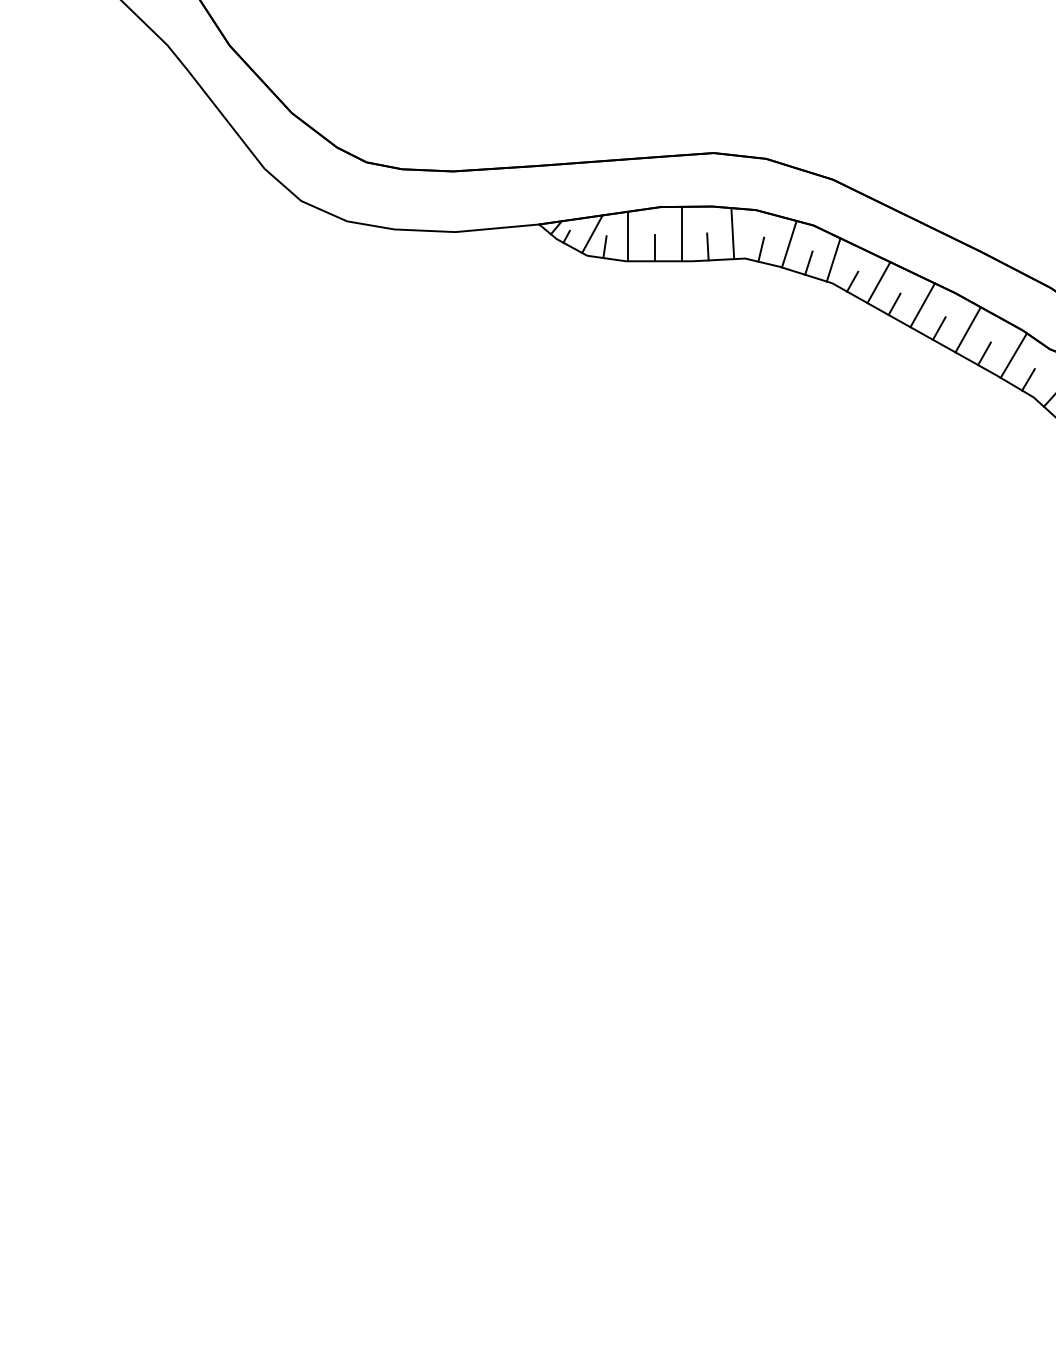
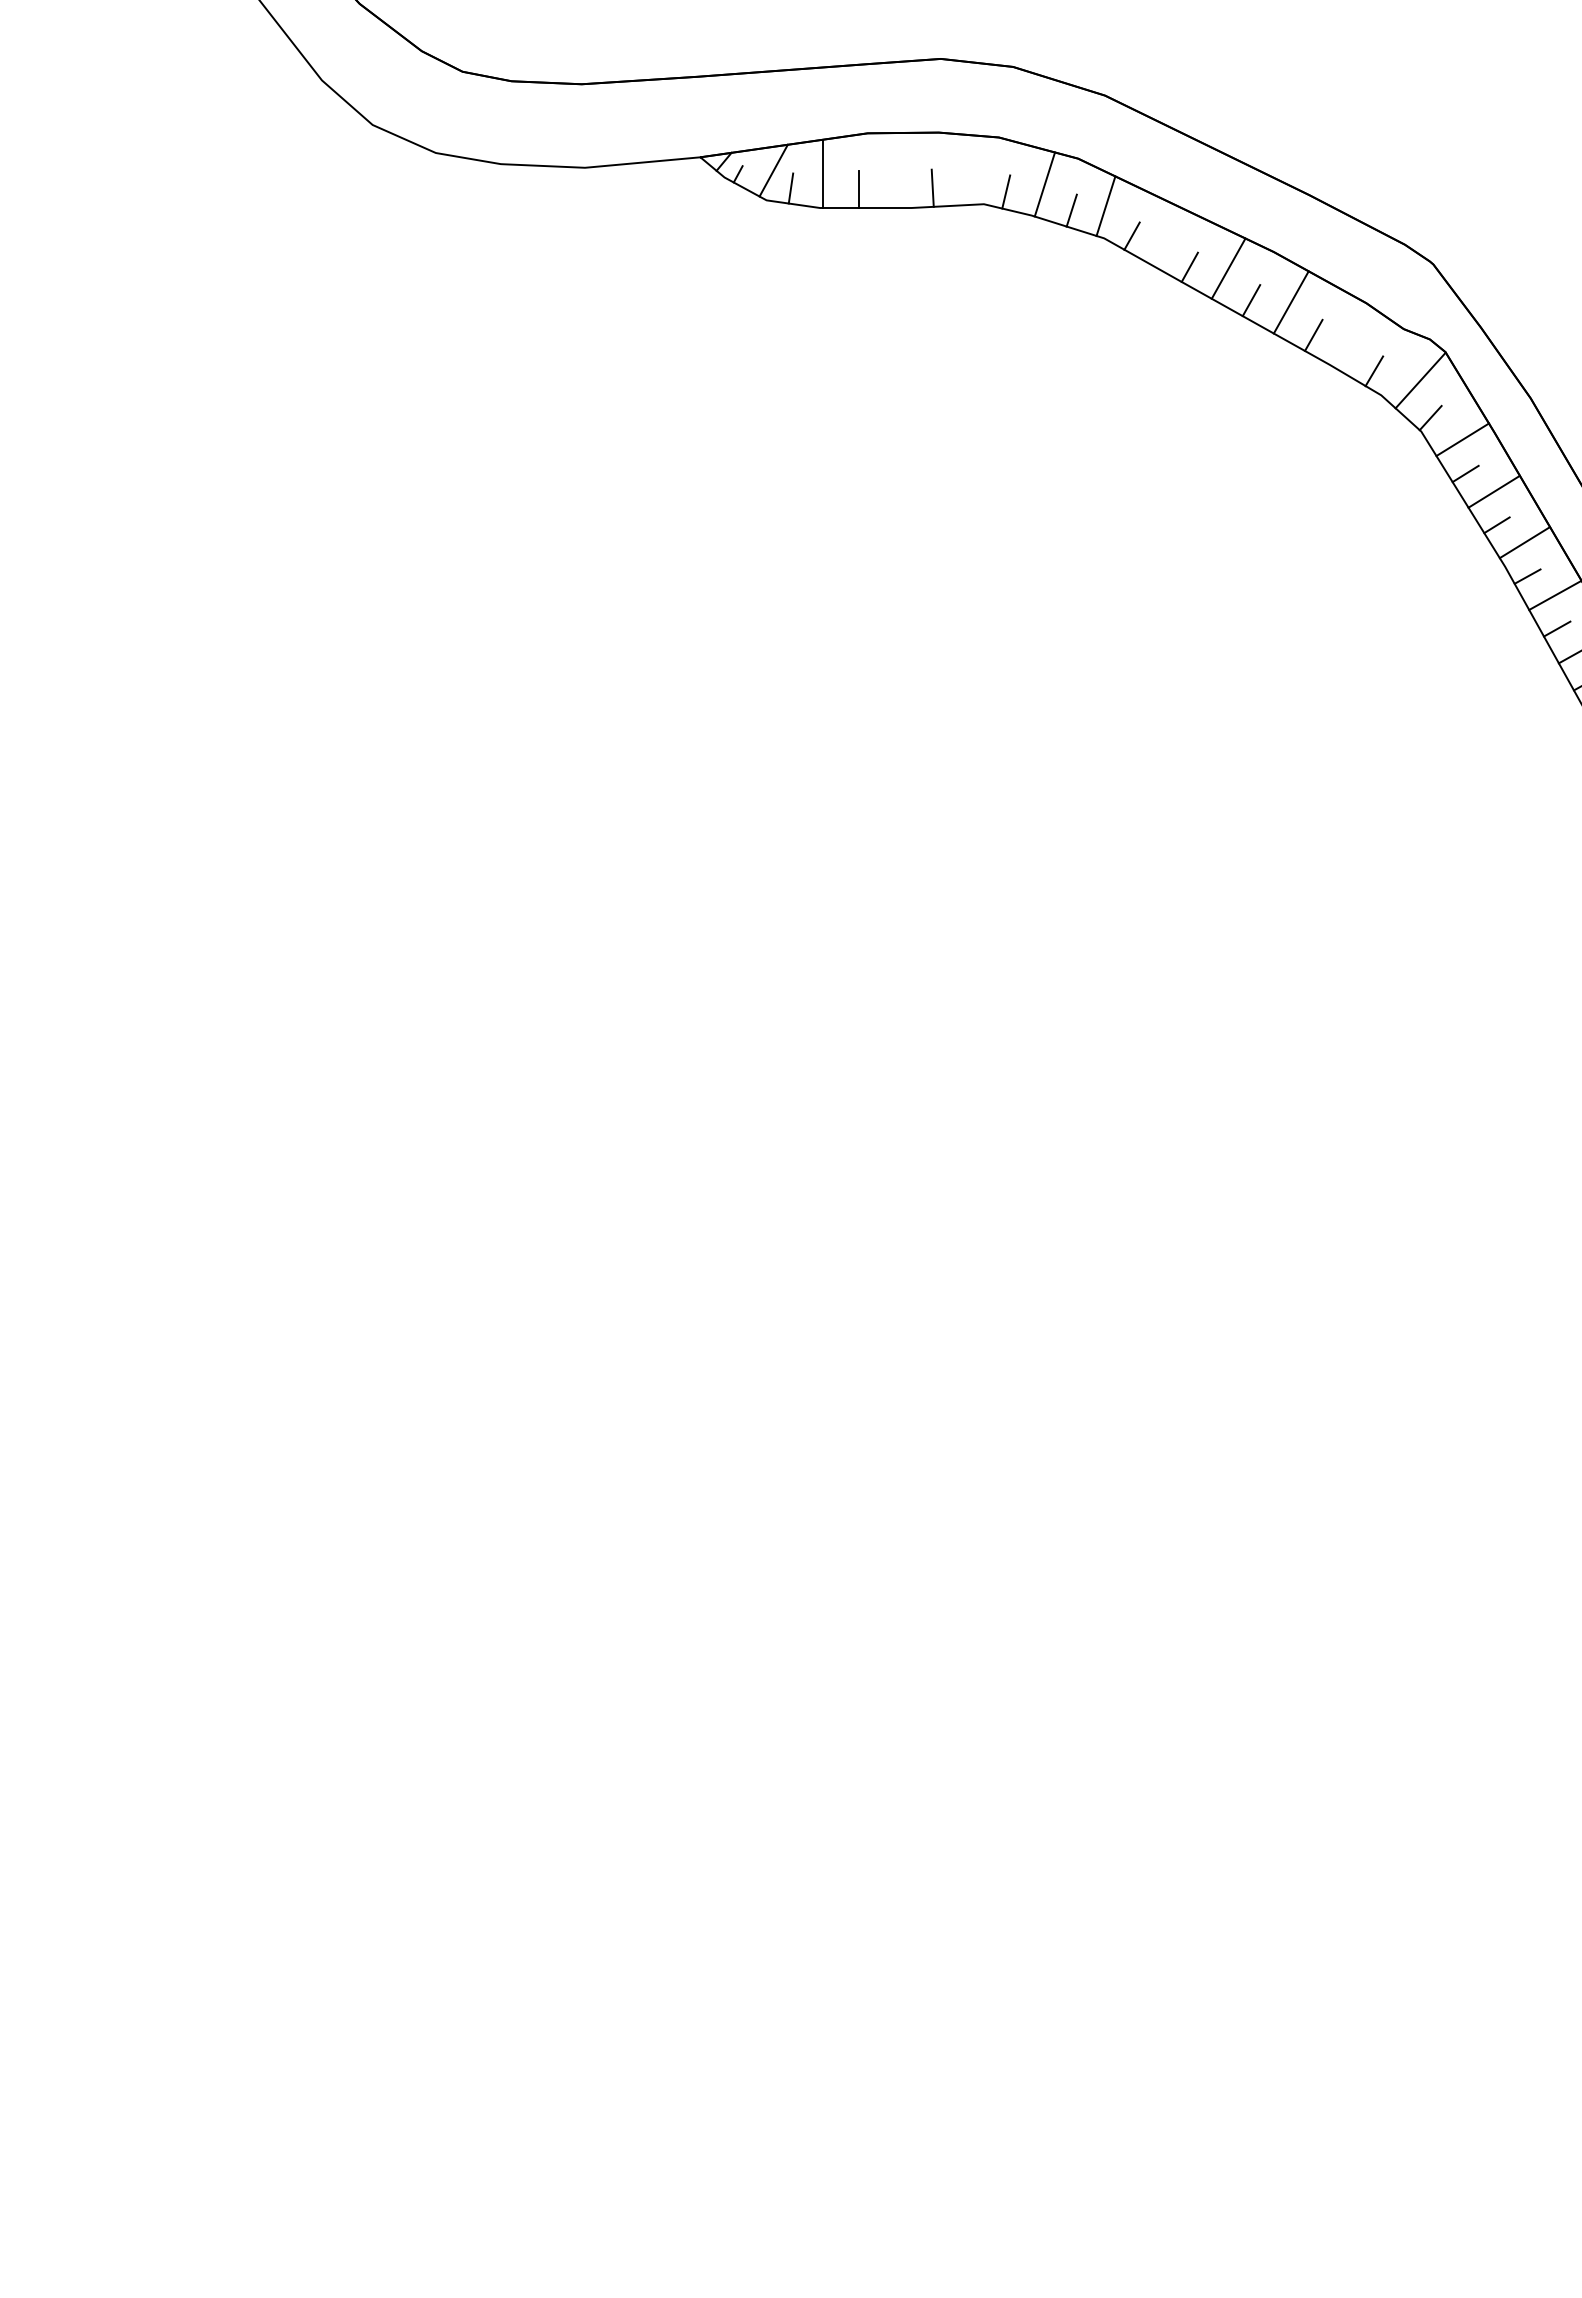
line: (732, 233) -> (966, 169), removed
line: (681, 234) -> (896, 170), removed
line: (879, 282) -> (1168, 237), removed
line: (1014, 355) -> (1354, 337), removed

